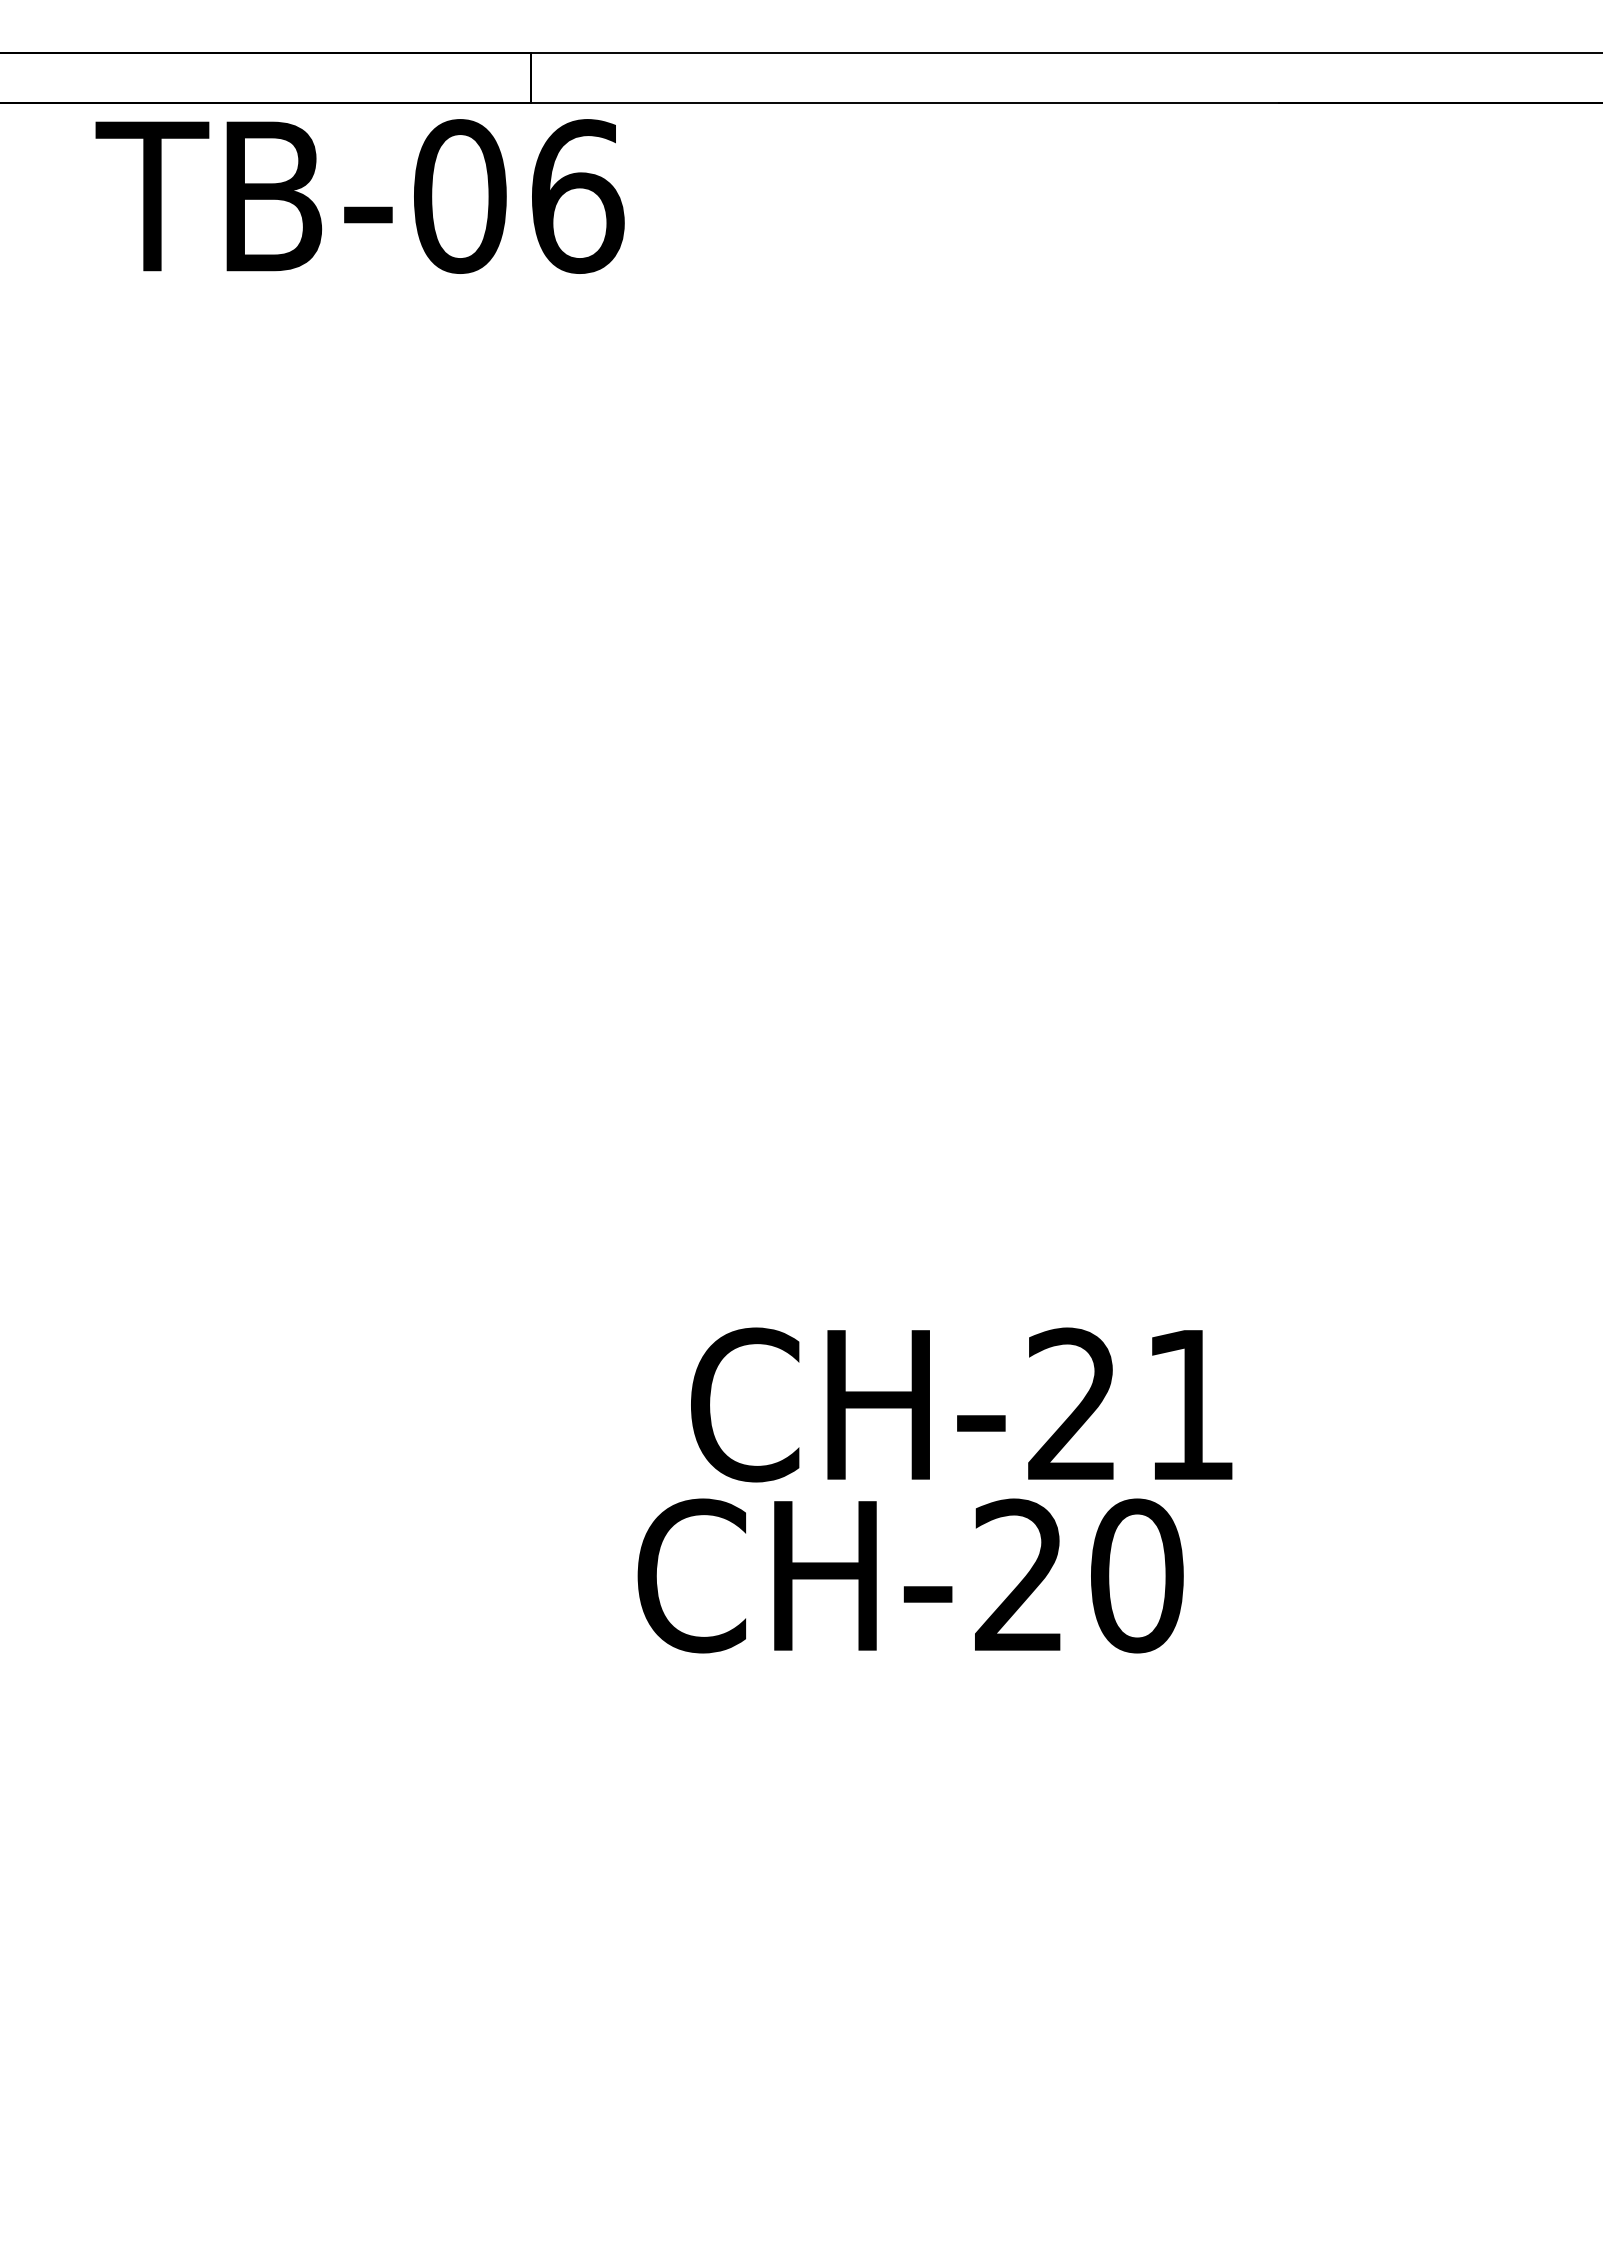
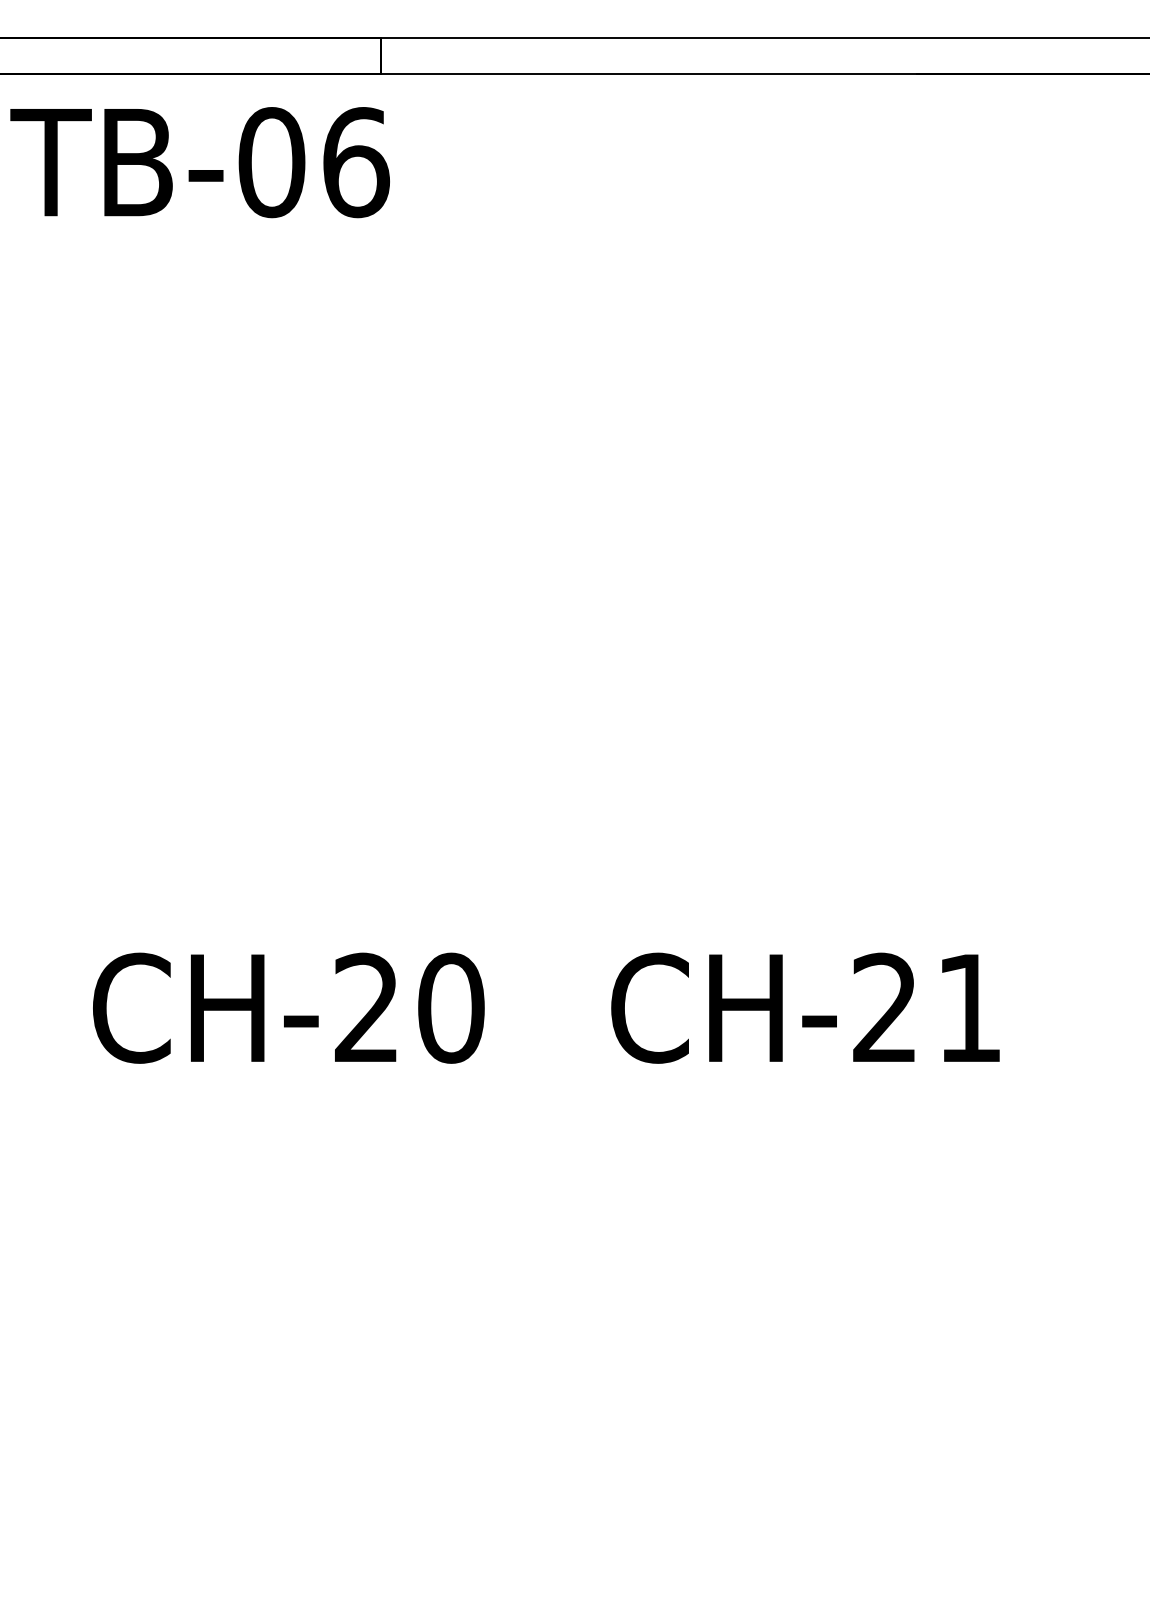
text: (359, 196) -> (199, 162), moved
text: (961, 1404) -> (805, 1007), moved
text: (910, 1575) -> (288, 1007), moved

